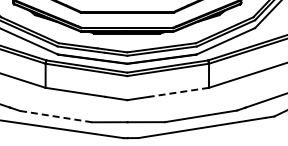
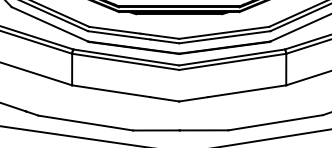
line: (178, 92) -> (246, 91), dashed -> solid
line: (56, 116) -> (86, 122), dashed -> solid

